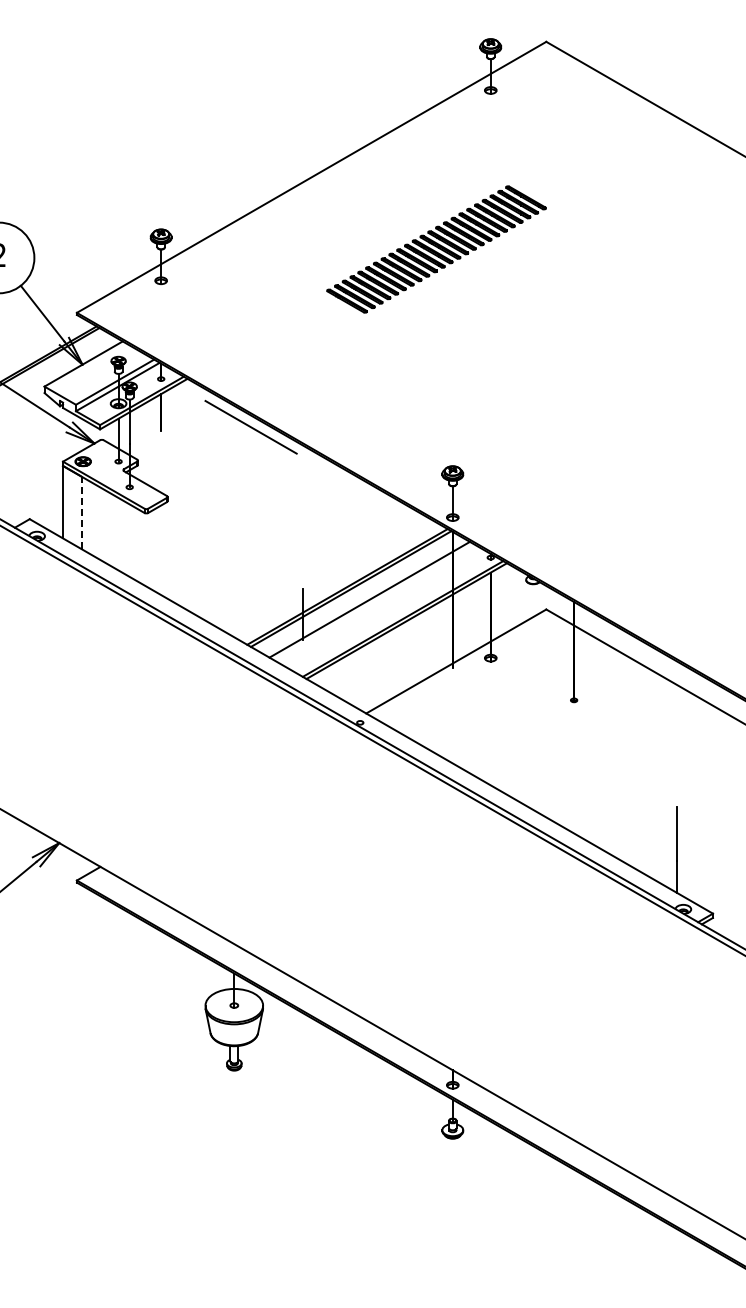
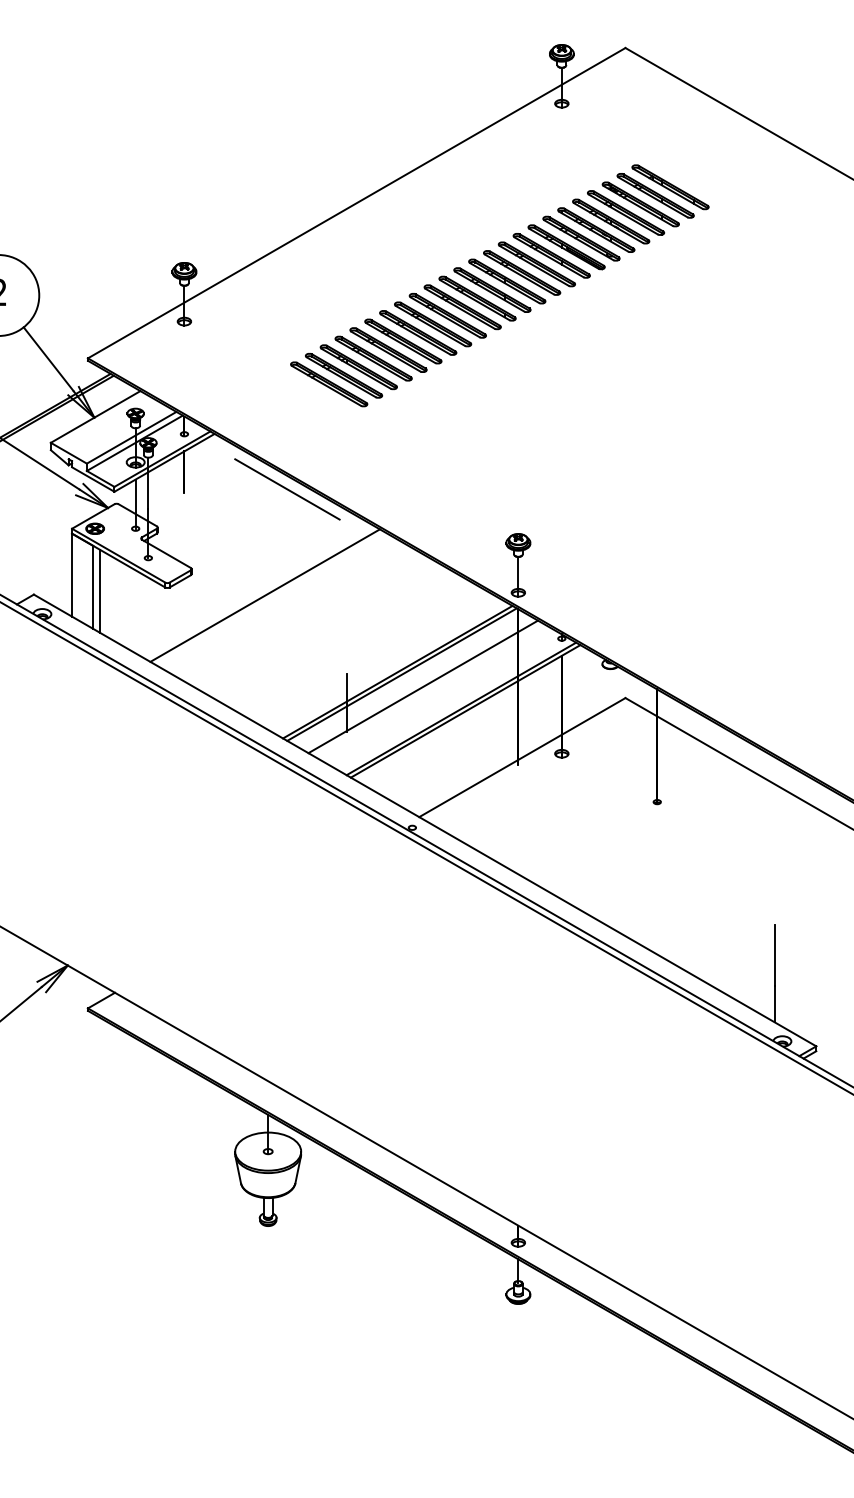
part: (436, 249) -> (499, 285), size x1.67
line: (81, 512) -> (93, 586), dashed -> solid
line: (87, 515) -> (100, 590), added
line: (231, 519) -> (264, 594), added

